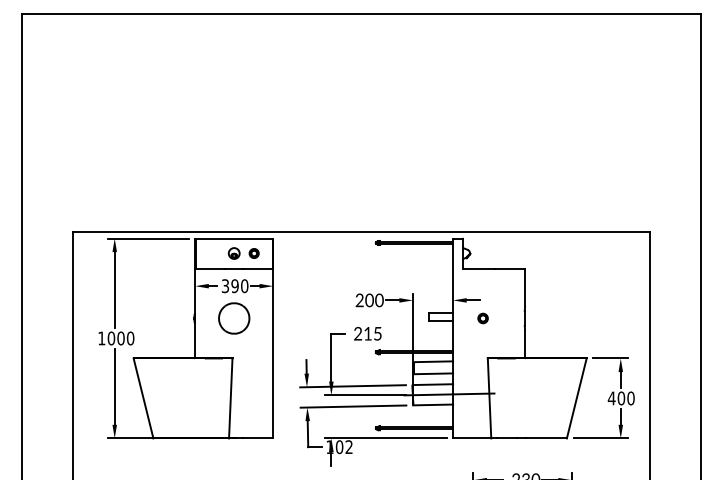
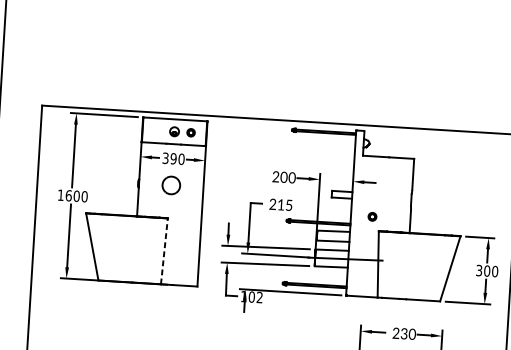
part: (234, 318) -> (171, 185), size x0.7
part: (482, 318) -> (371, 216), moved
text: (111, 338) -> (68, 195), 1000 -> 1600
line: (230, 397) -> (164, 250), solid -> dashed
text: (611, 398) -> (479, 270), 400 -> 300

